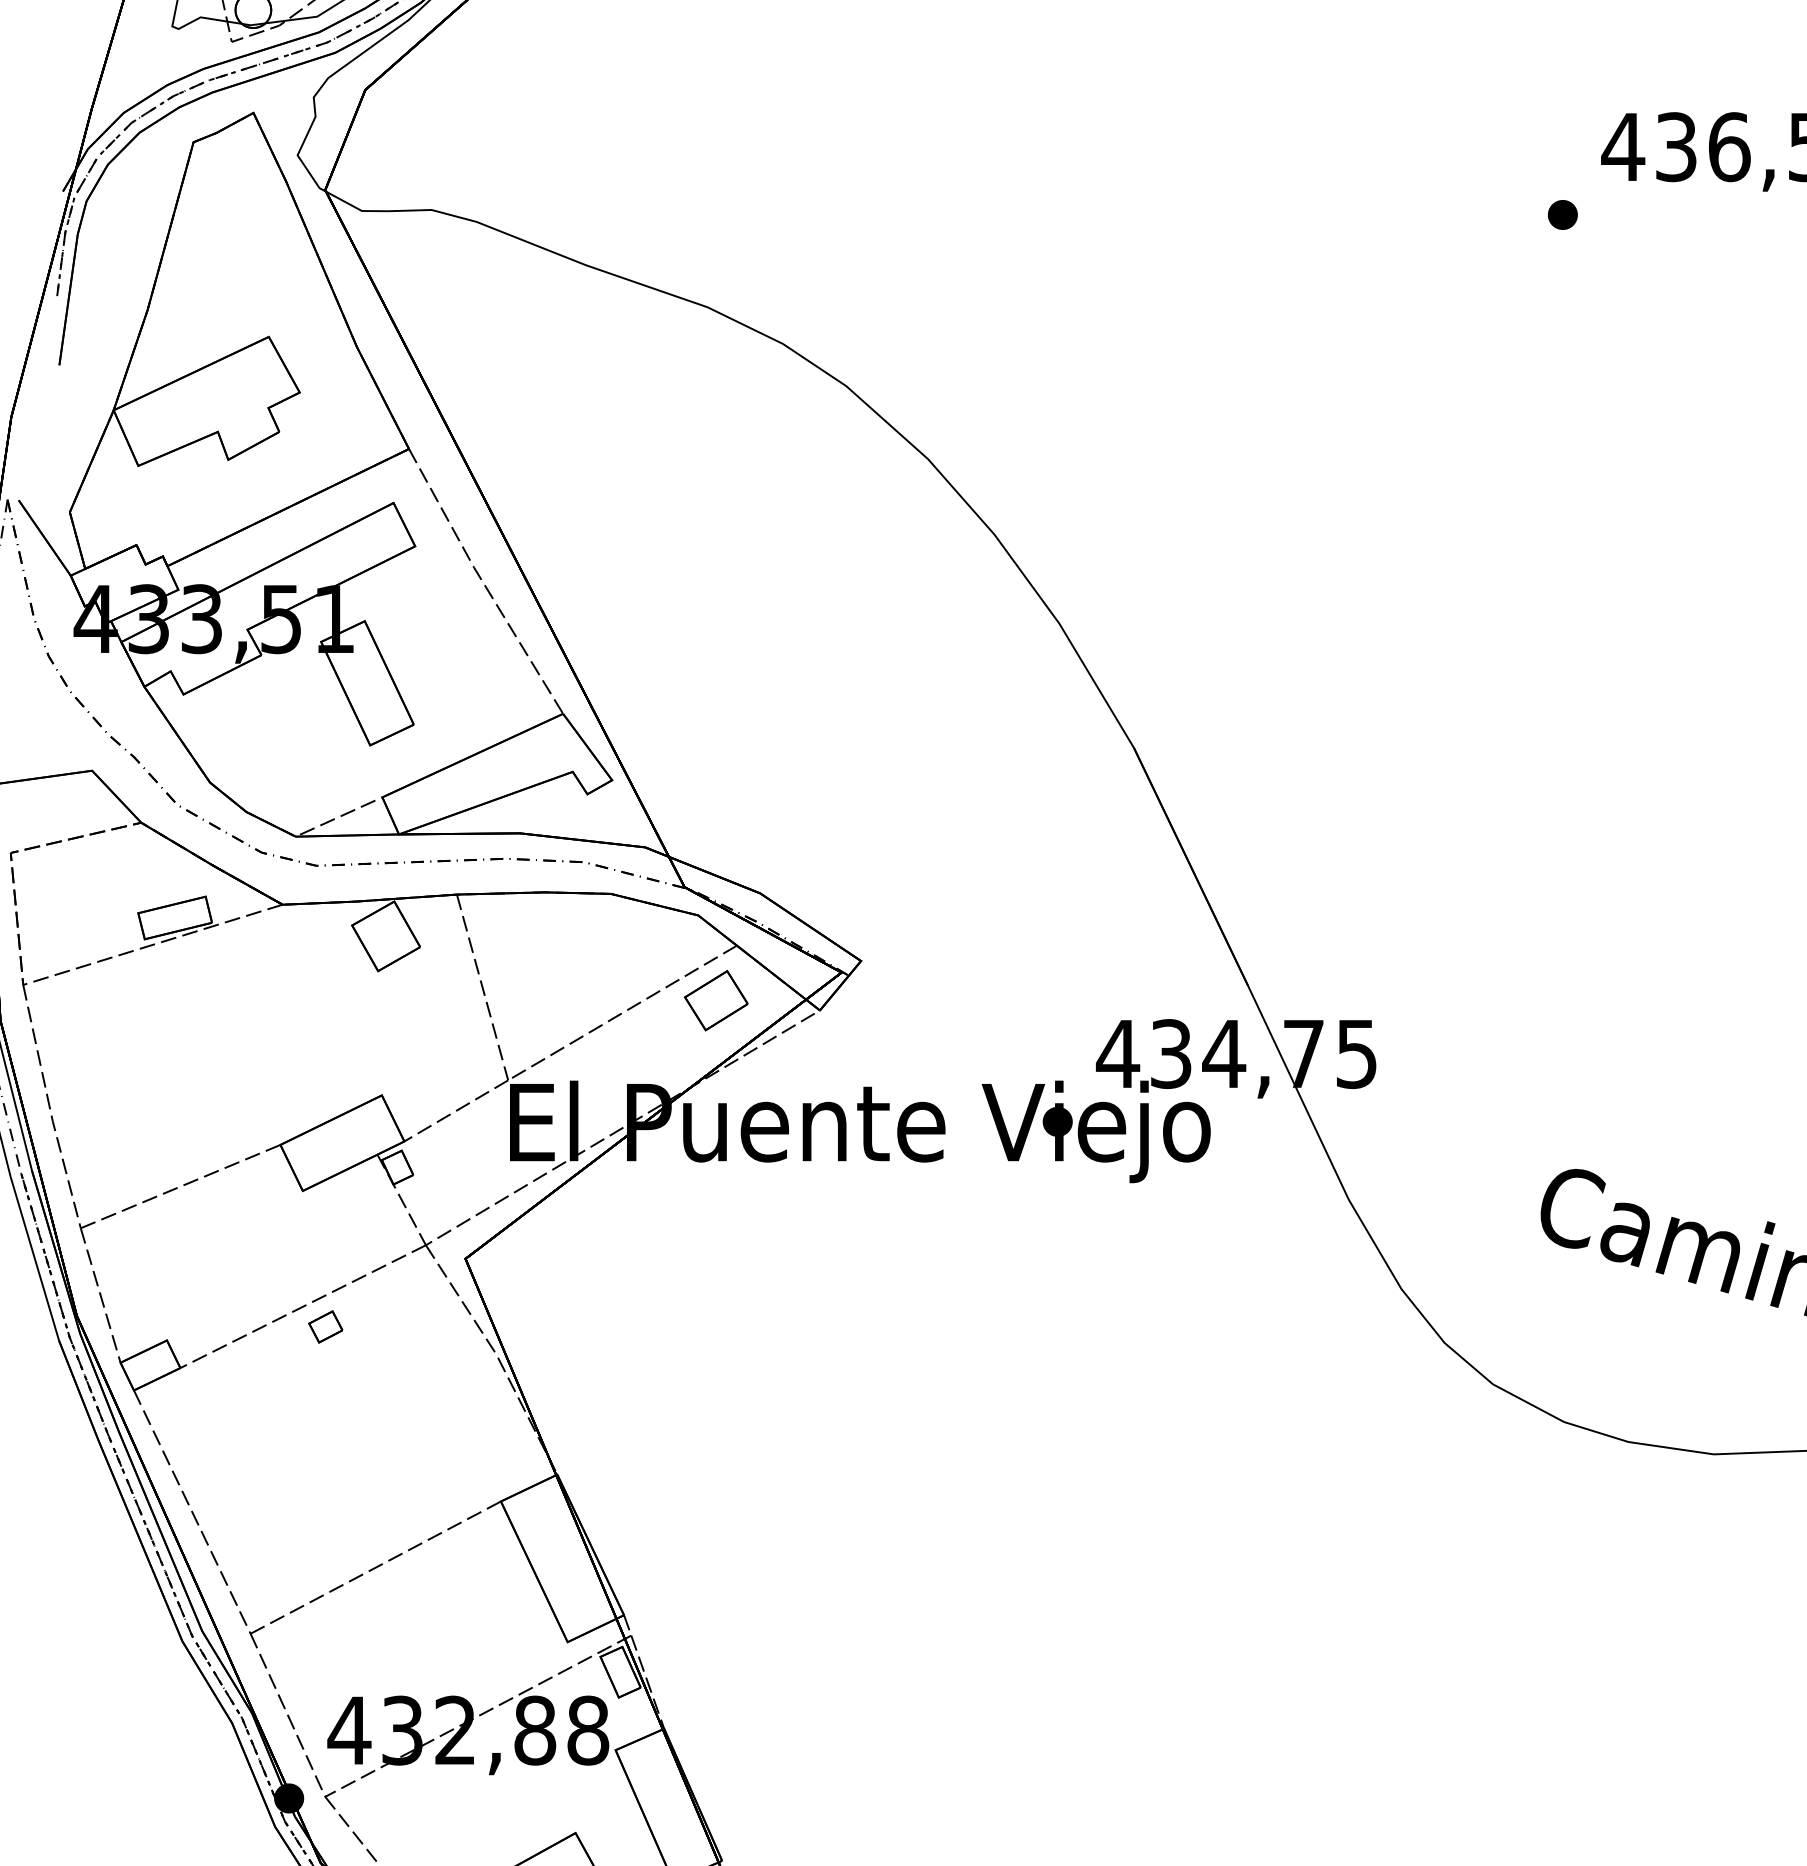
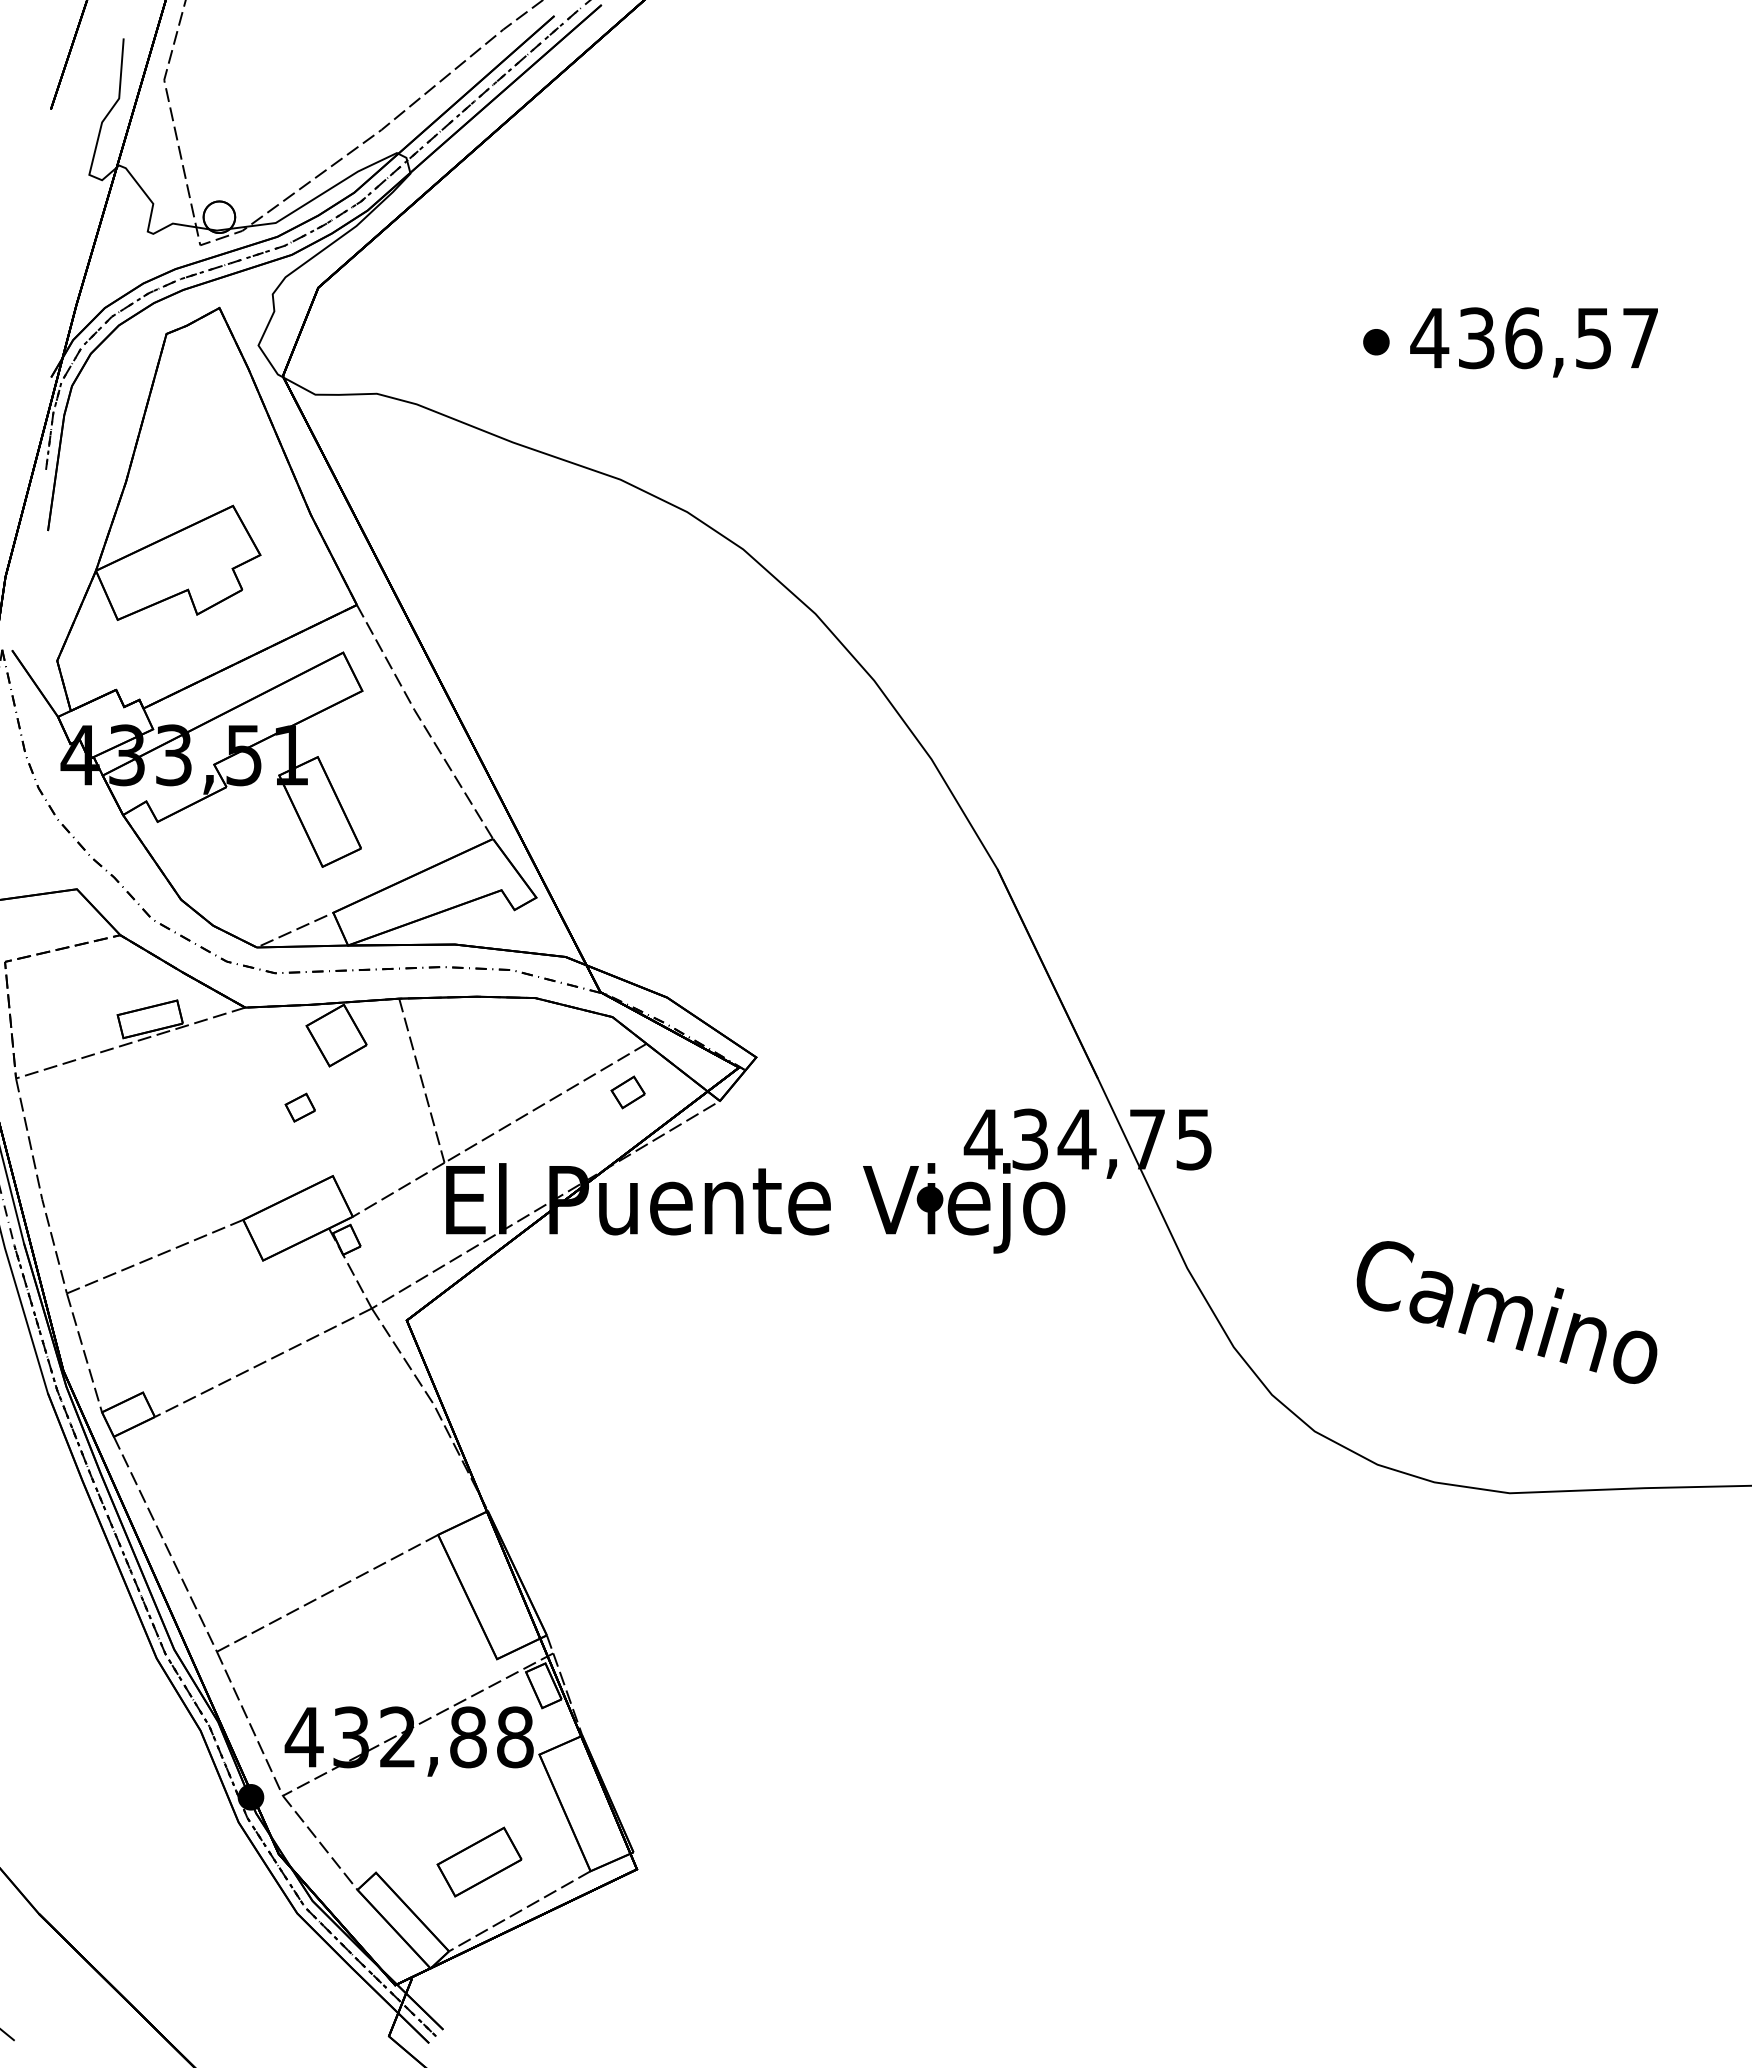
part: (1562, 215) -> (1376, 342), moved
part: (715, 1000) -> (627, 1092), size x0.6
part: (324, 1326) -> (299, 1107), moved

